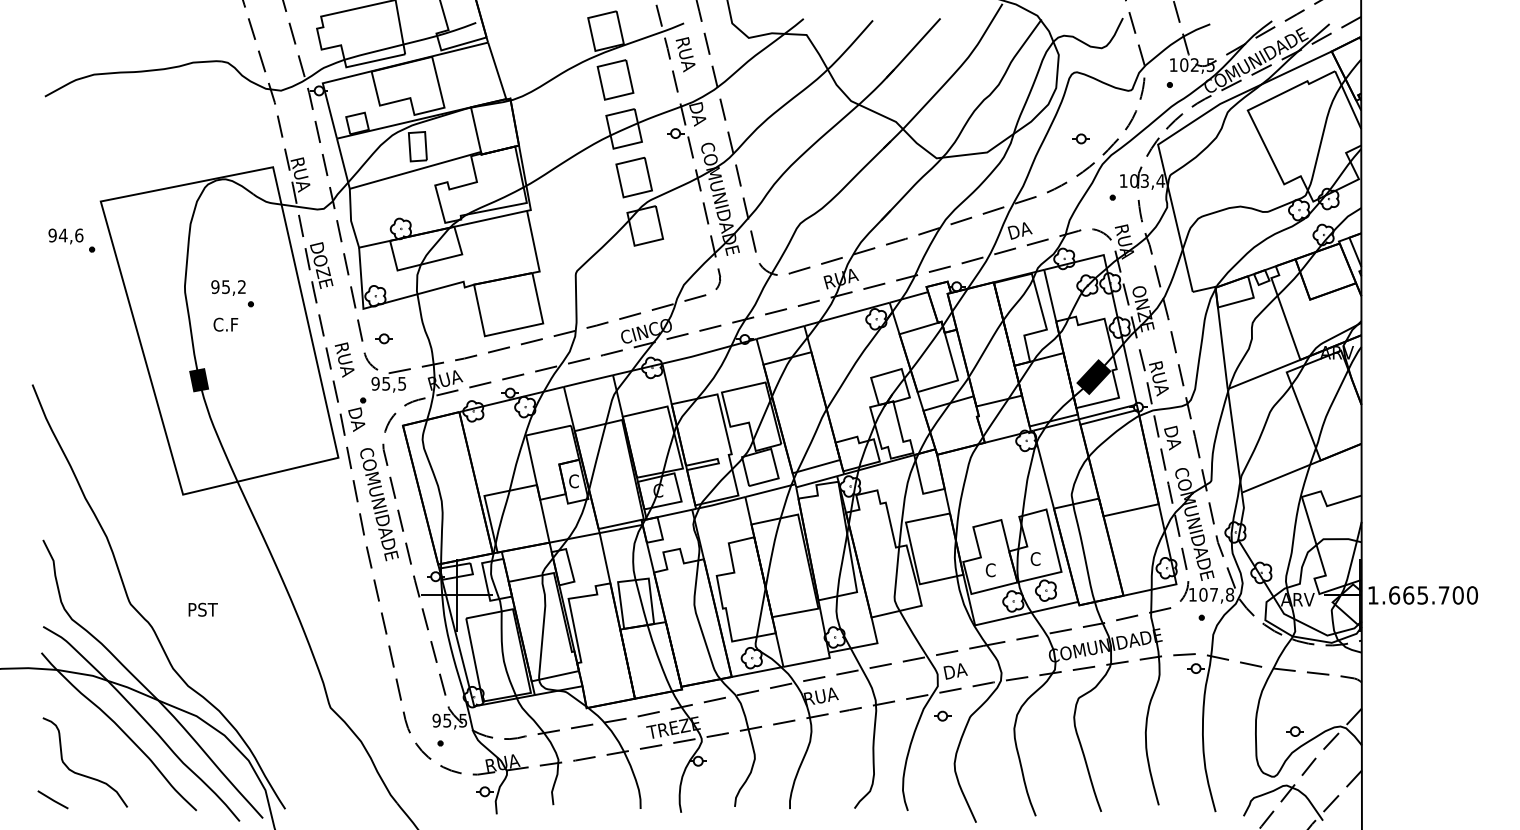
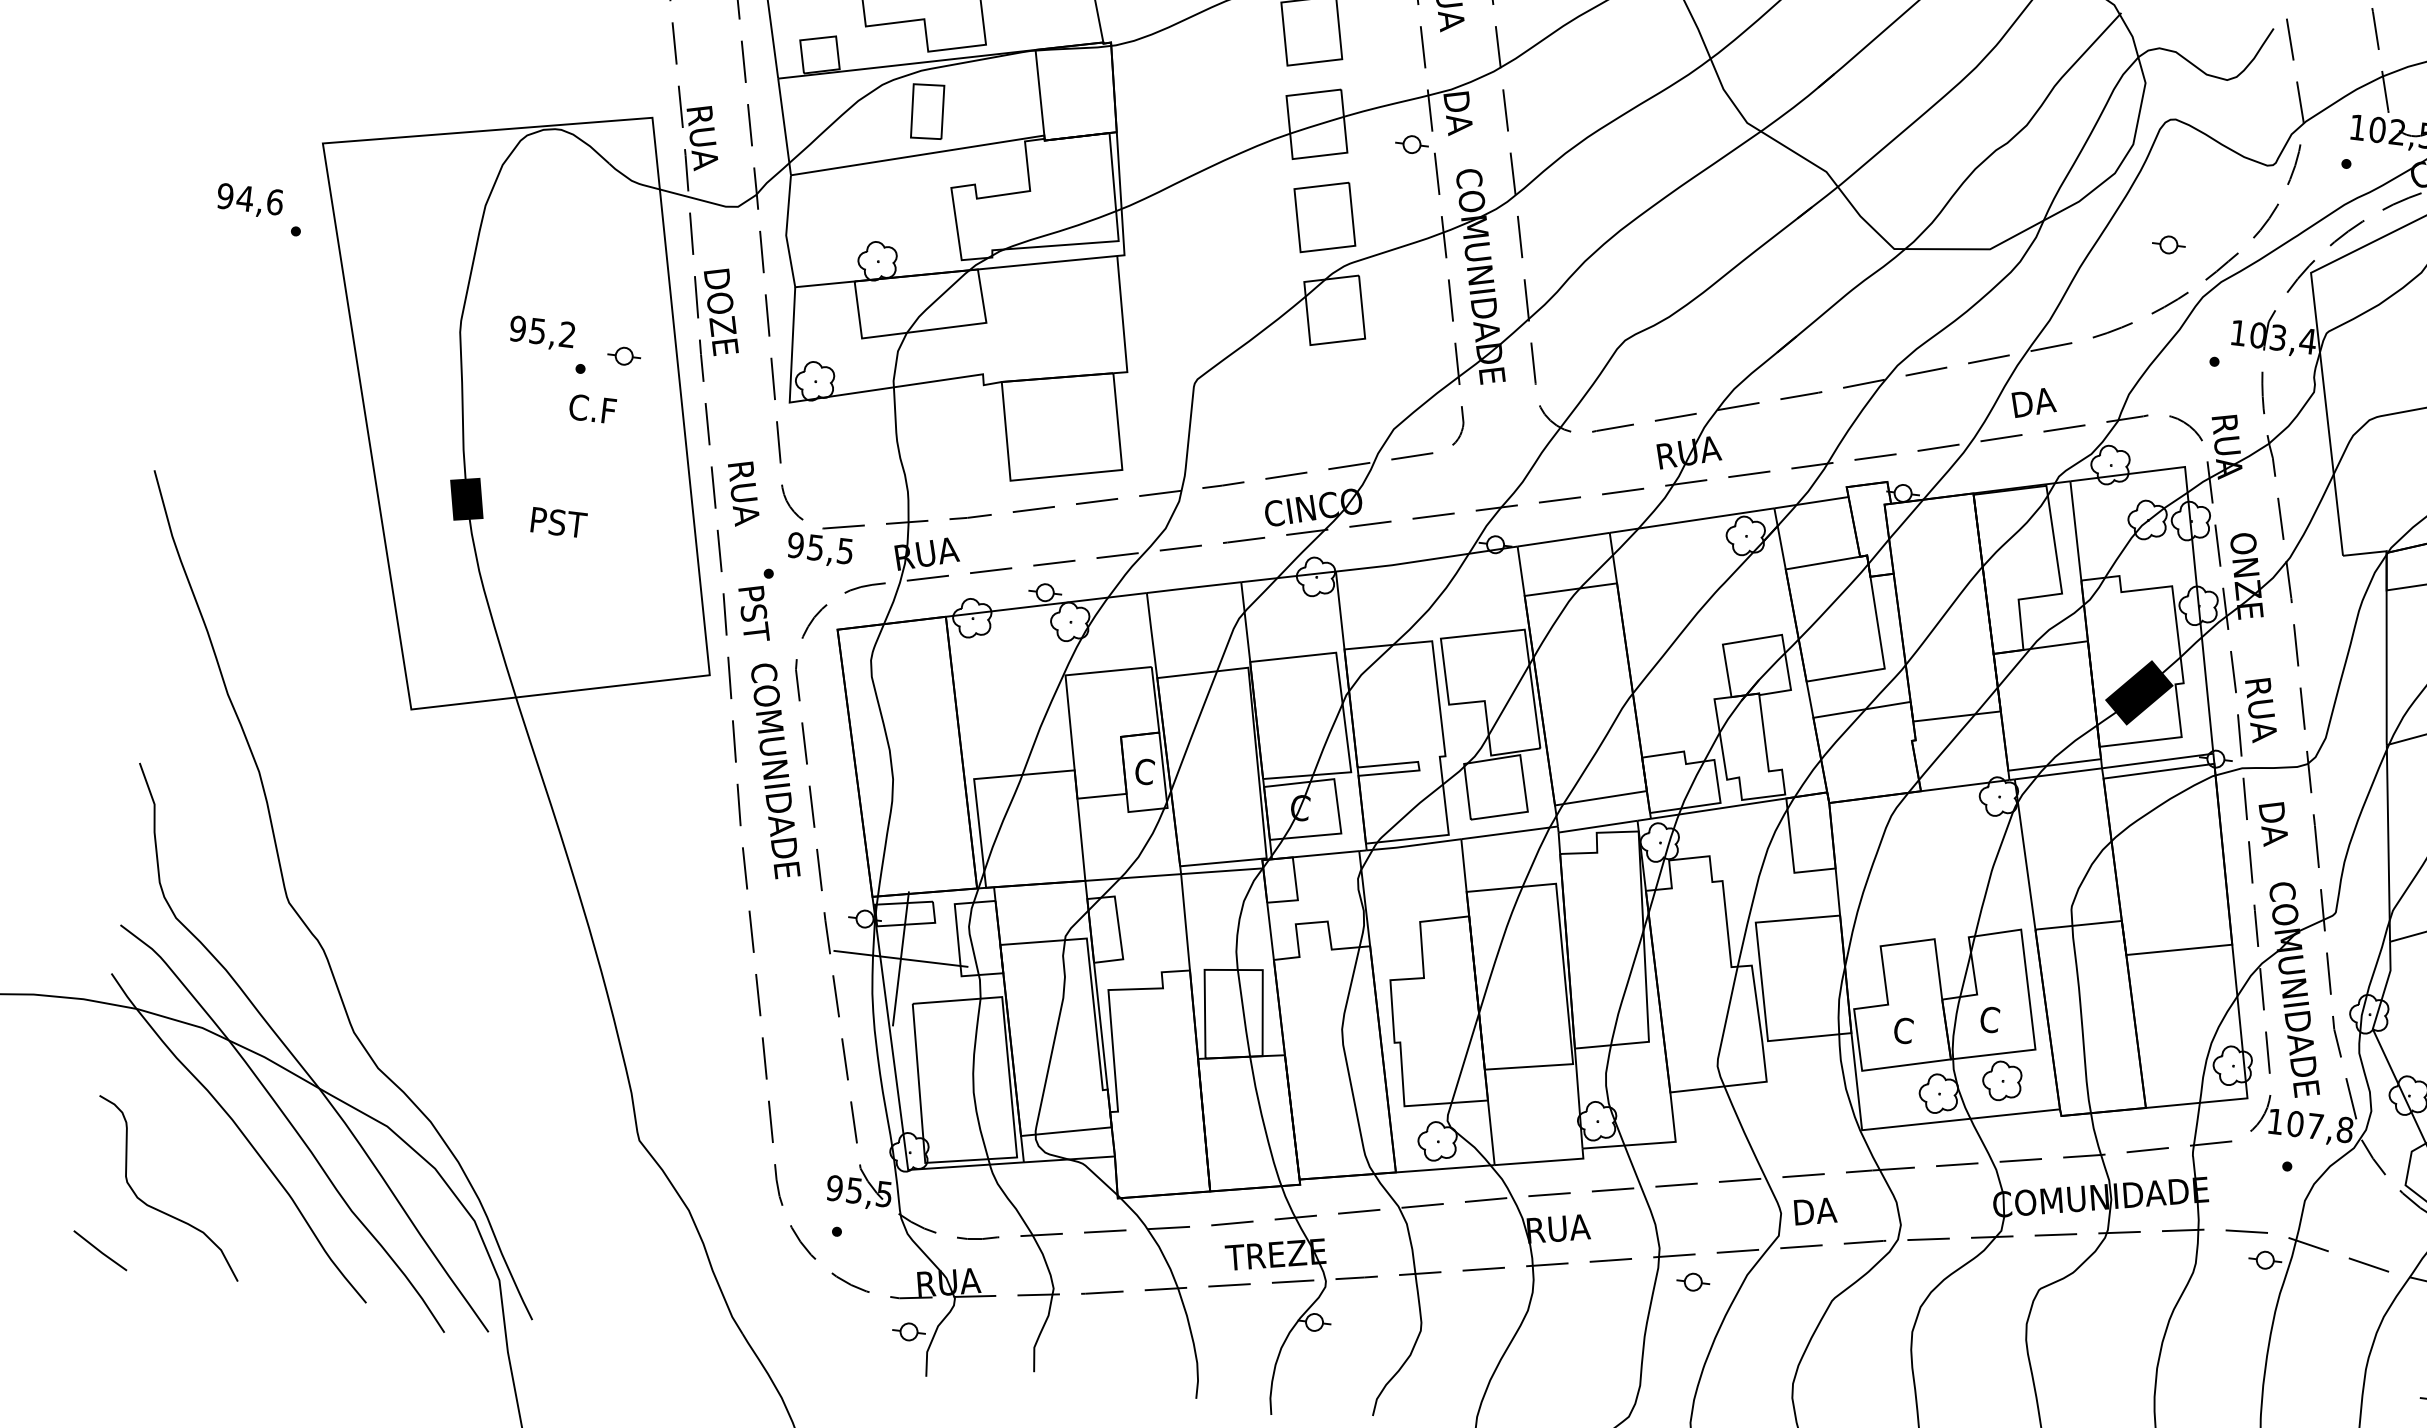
text: (225, 324) -> (591, 408), moved
part: (383, 338) -> (622, 355), moved
text: (357, 422) -> (753, 613), DA -> PST
text: (202, 609) -> (557, 521), moved
part: (942, 715) -> (1693, 1280), moved

